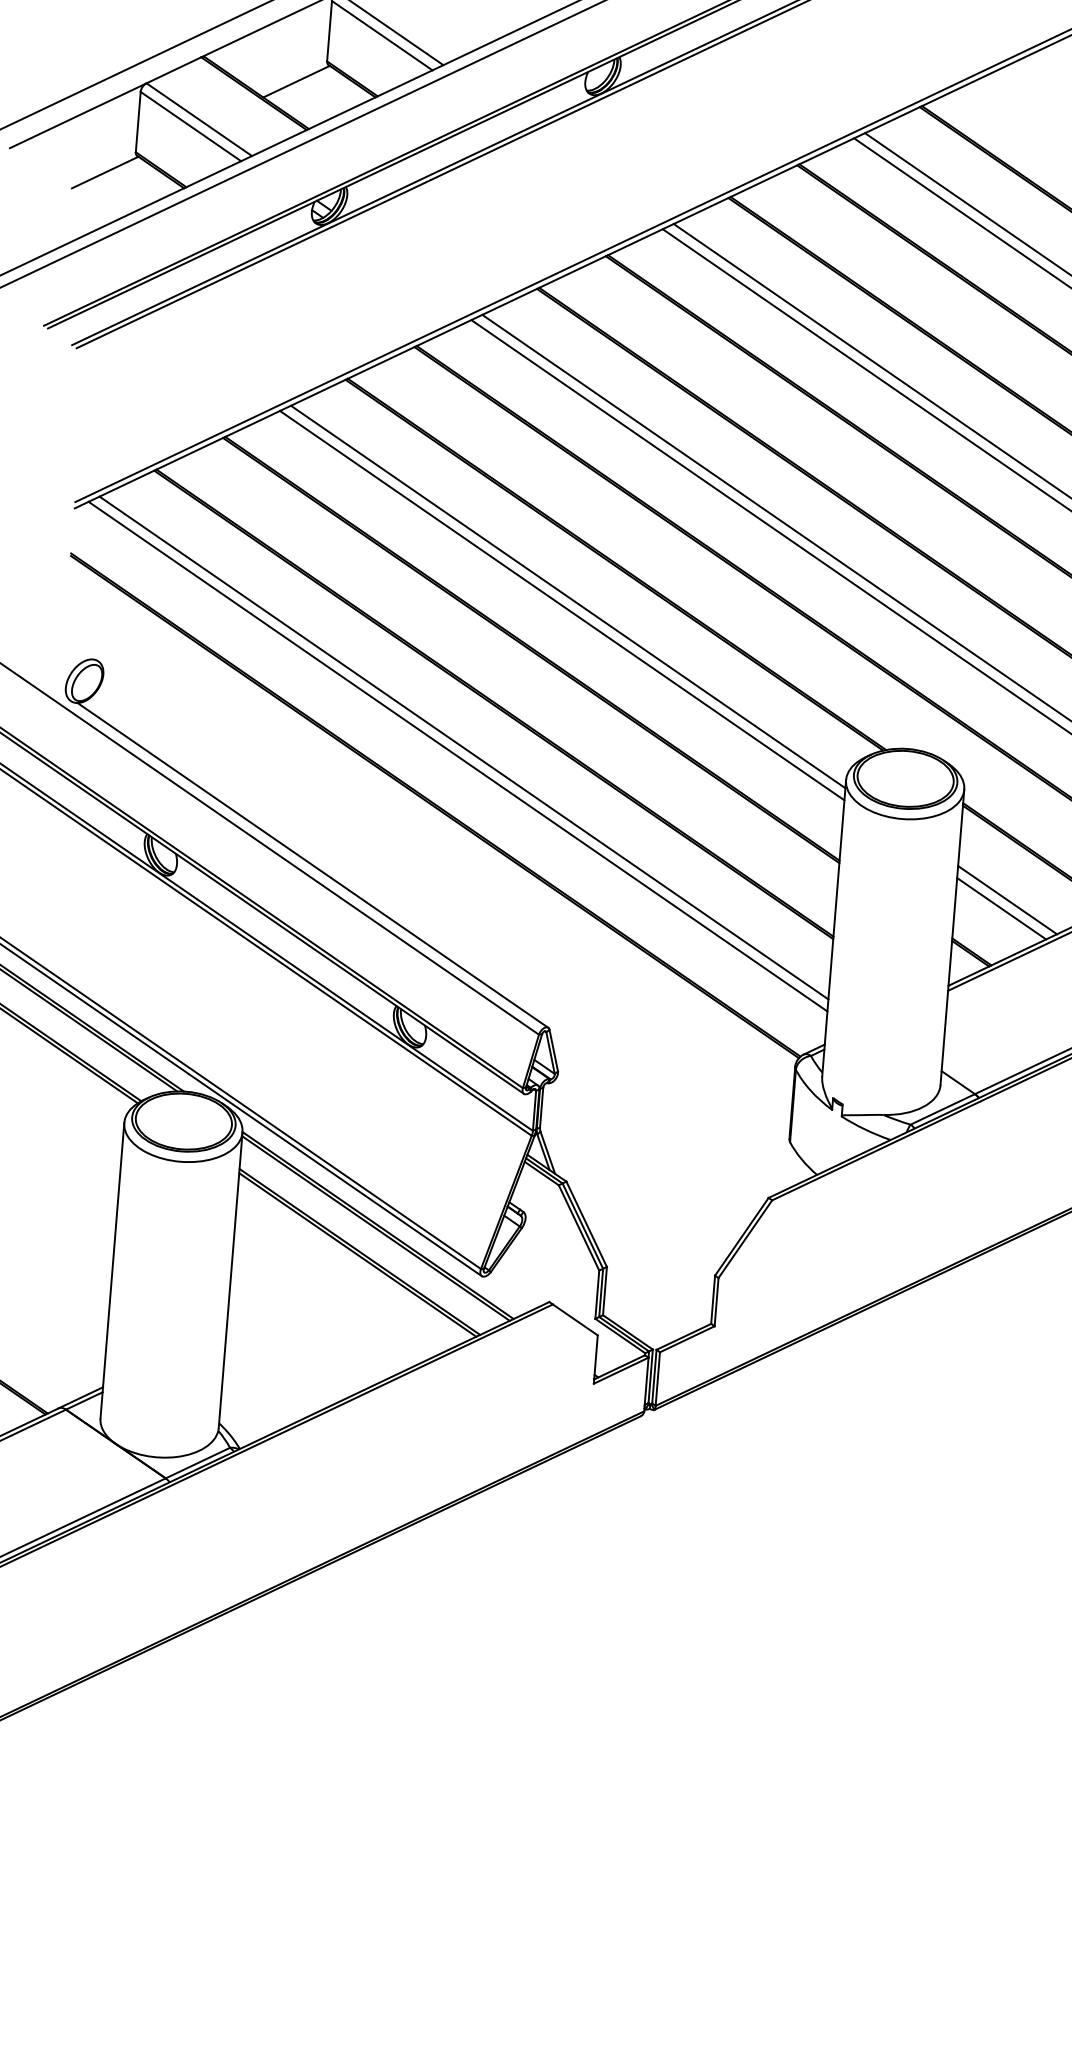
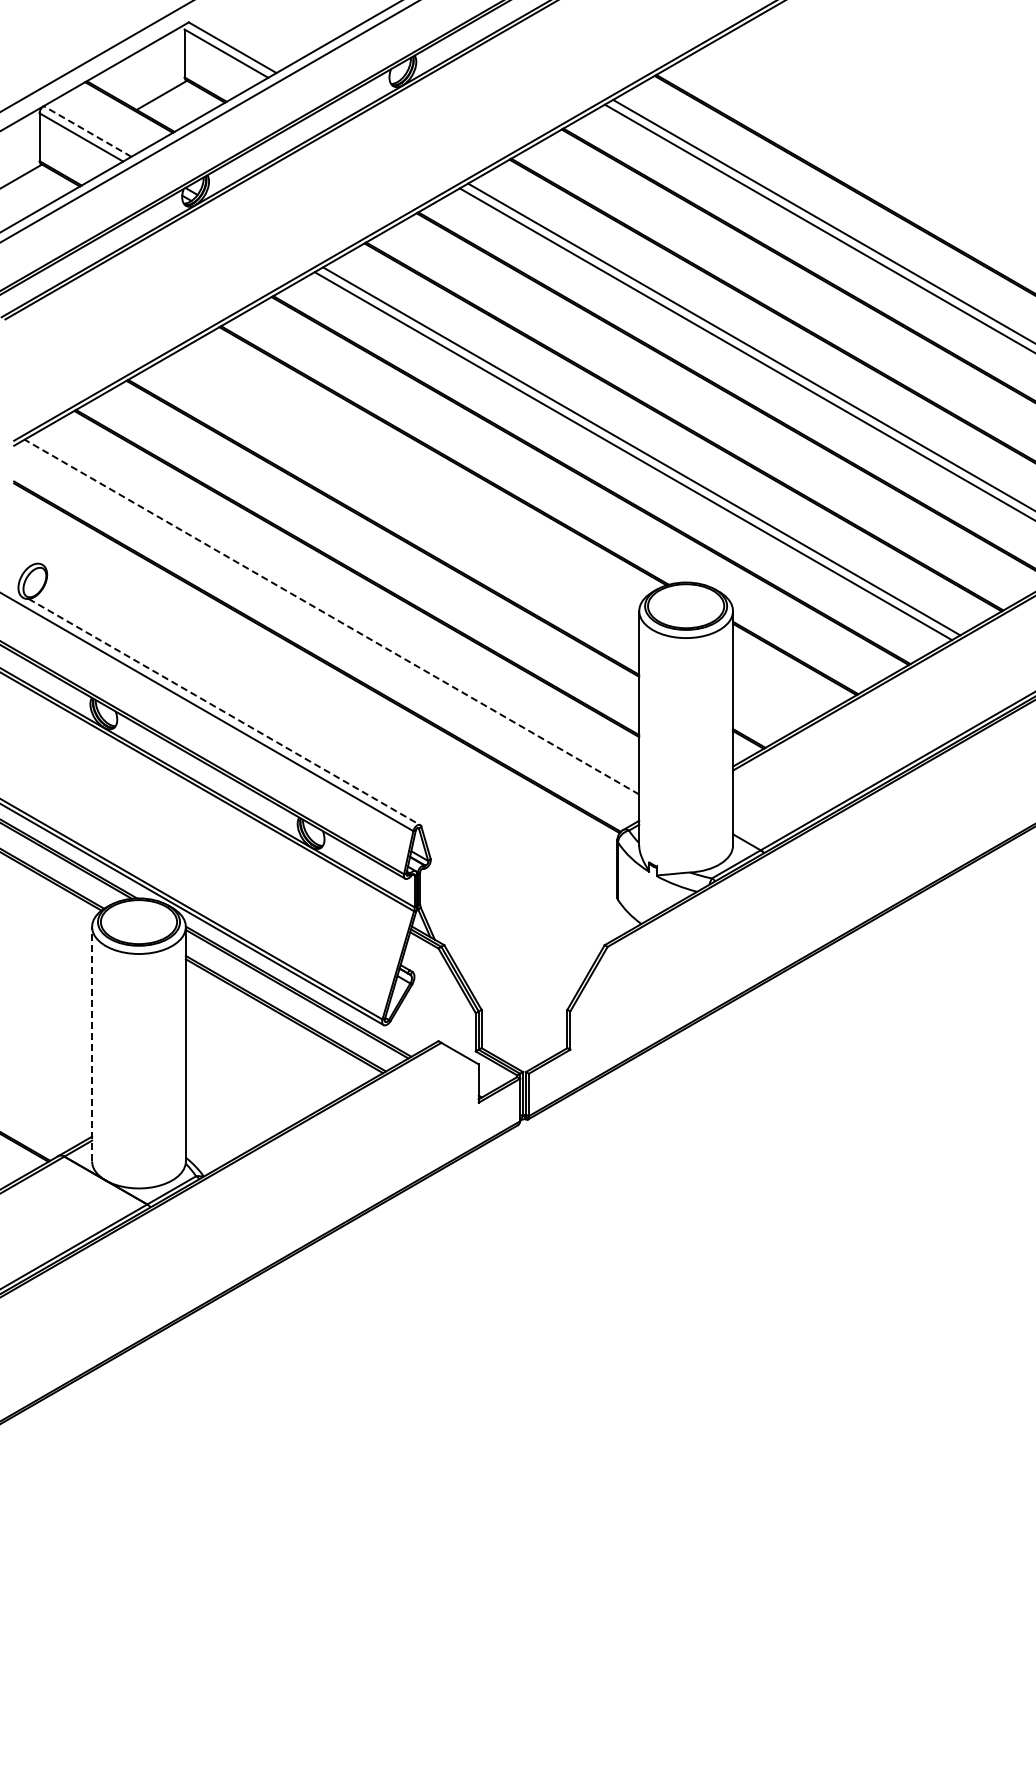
line: (199, 119) -> (87, 131), solid -> dashed
line: (568, 597) -> (408, 484), removed
line: (562, 605) -> (404, 491), removed
line: (463, 747) -> (335, 609), removed
line: (457, 757) -> (331, 617), solid -> dashed
line: (312, 866) -> (224, 712), solid -> dashed
line: (1008, 900) -> (774, 695), removed
line: (1002, 908) -> (770, 702), removed
line: (112, 1269) -> (92, 1043), solid -> dashed

